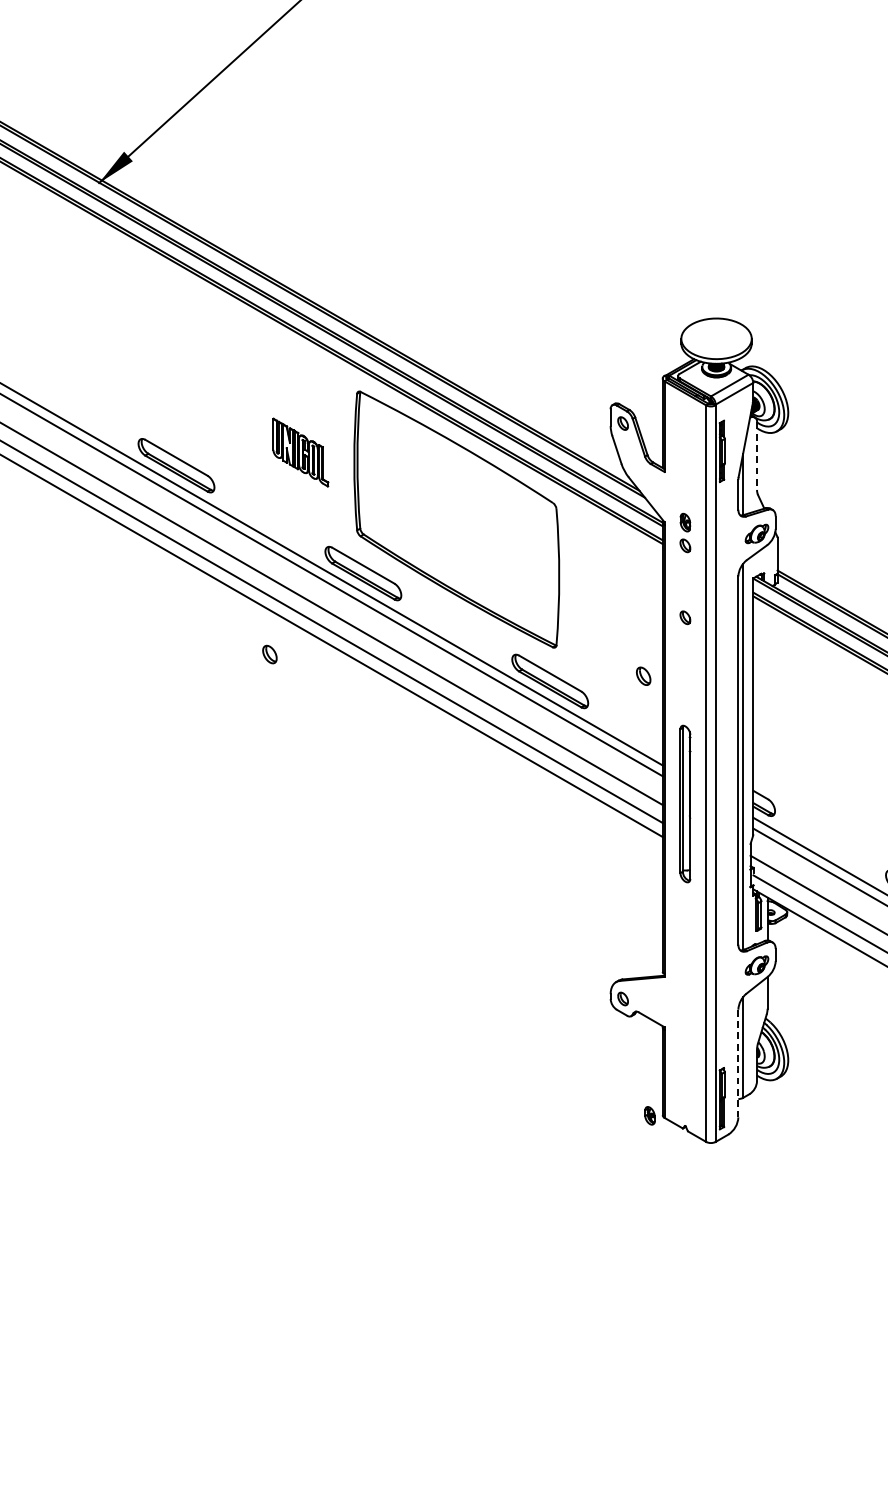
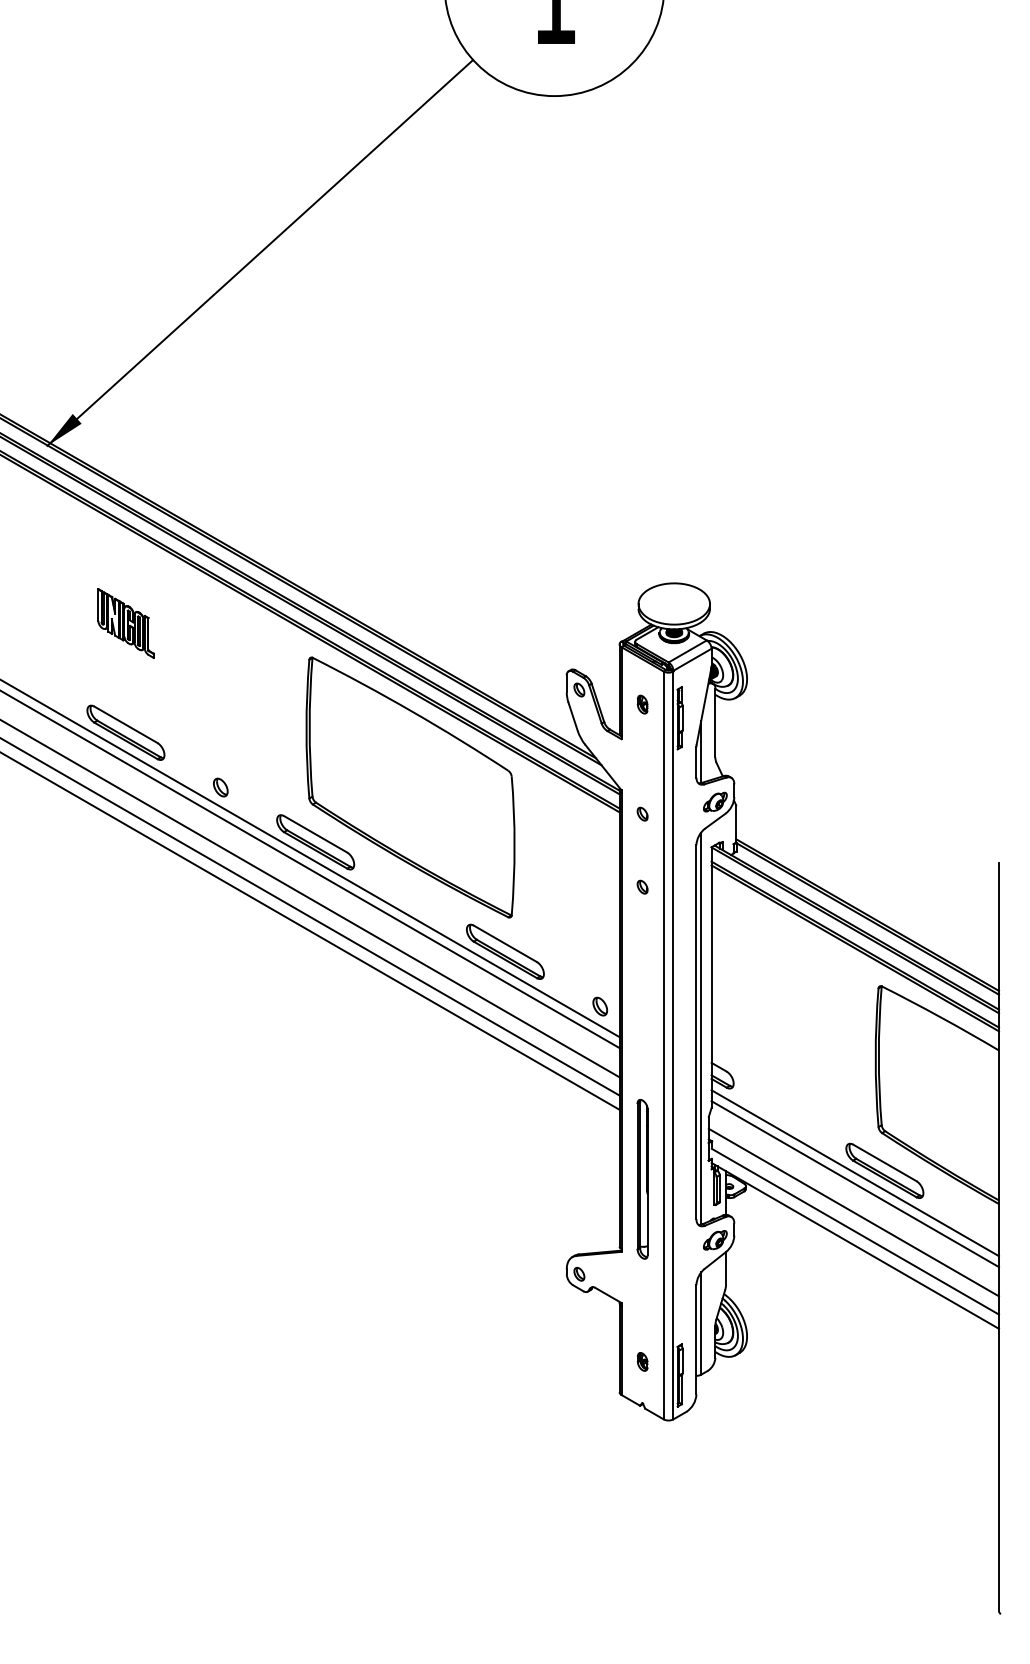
part: (300, 452) -> (125, 623), moved
line: (757, 456) -> (715, 723), dashed -> solid
part: (685, 522) -> (642, 704), moved
part: (269, 654) -> (220, 787), moved
part: (643, 676) -> (600, 1006), moved
part: (685, 804) -> (642, 1179), moved
line: (738, 1063) -> (696, 1339), dashed -> solid
part: (649, 1115) -> (642, 1361), moved

